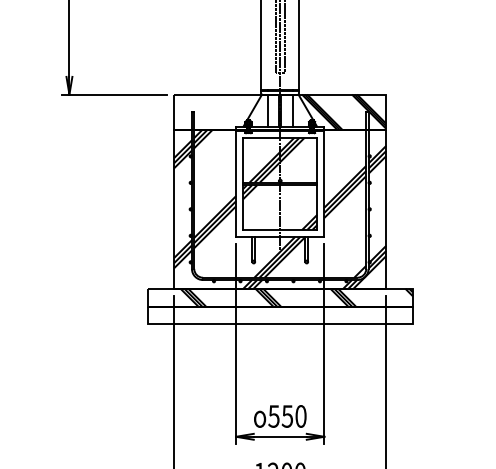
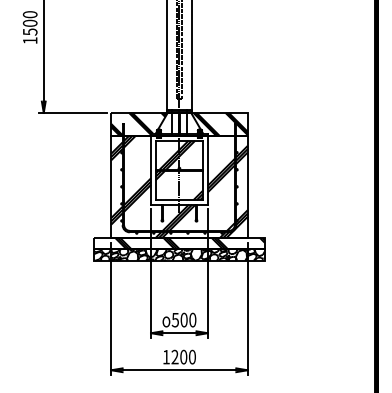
hatch: (216, 110) -> (138, 123), added
hatch: (280, 314) -> (179, 254), added
text: (286, 415) -> (183, 319), 550 -> 500

